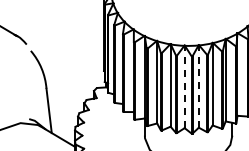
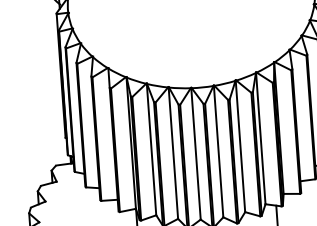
line: (198, 85) -> (217, 149), dashed -> solid
line: (184, 86) -> (195, 153), dashed -> solid

